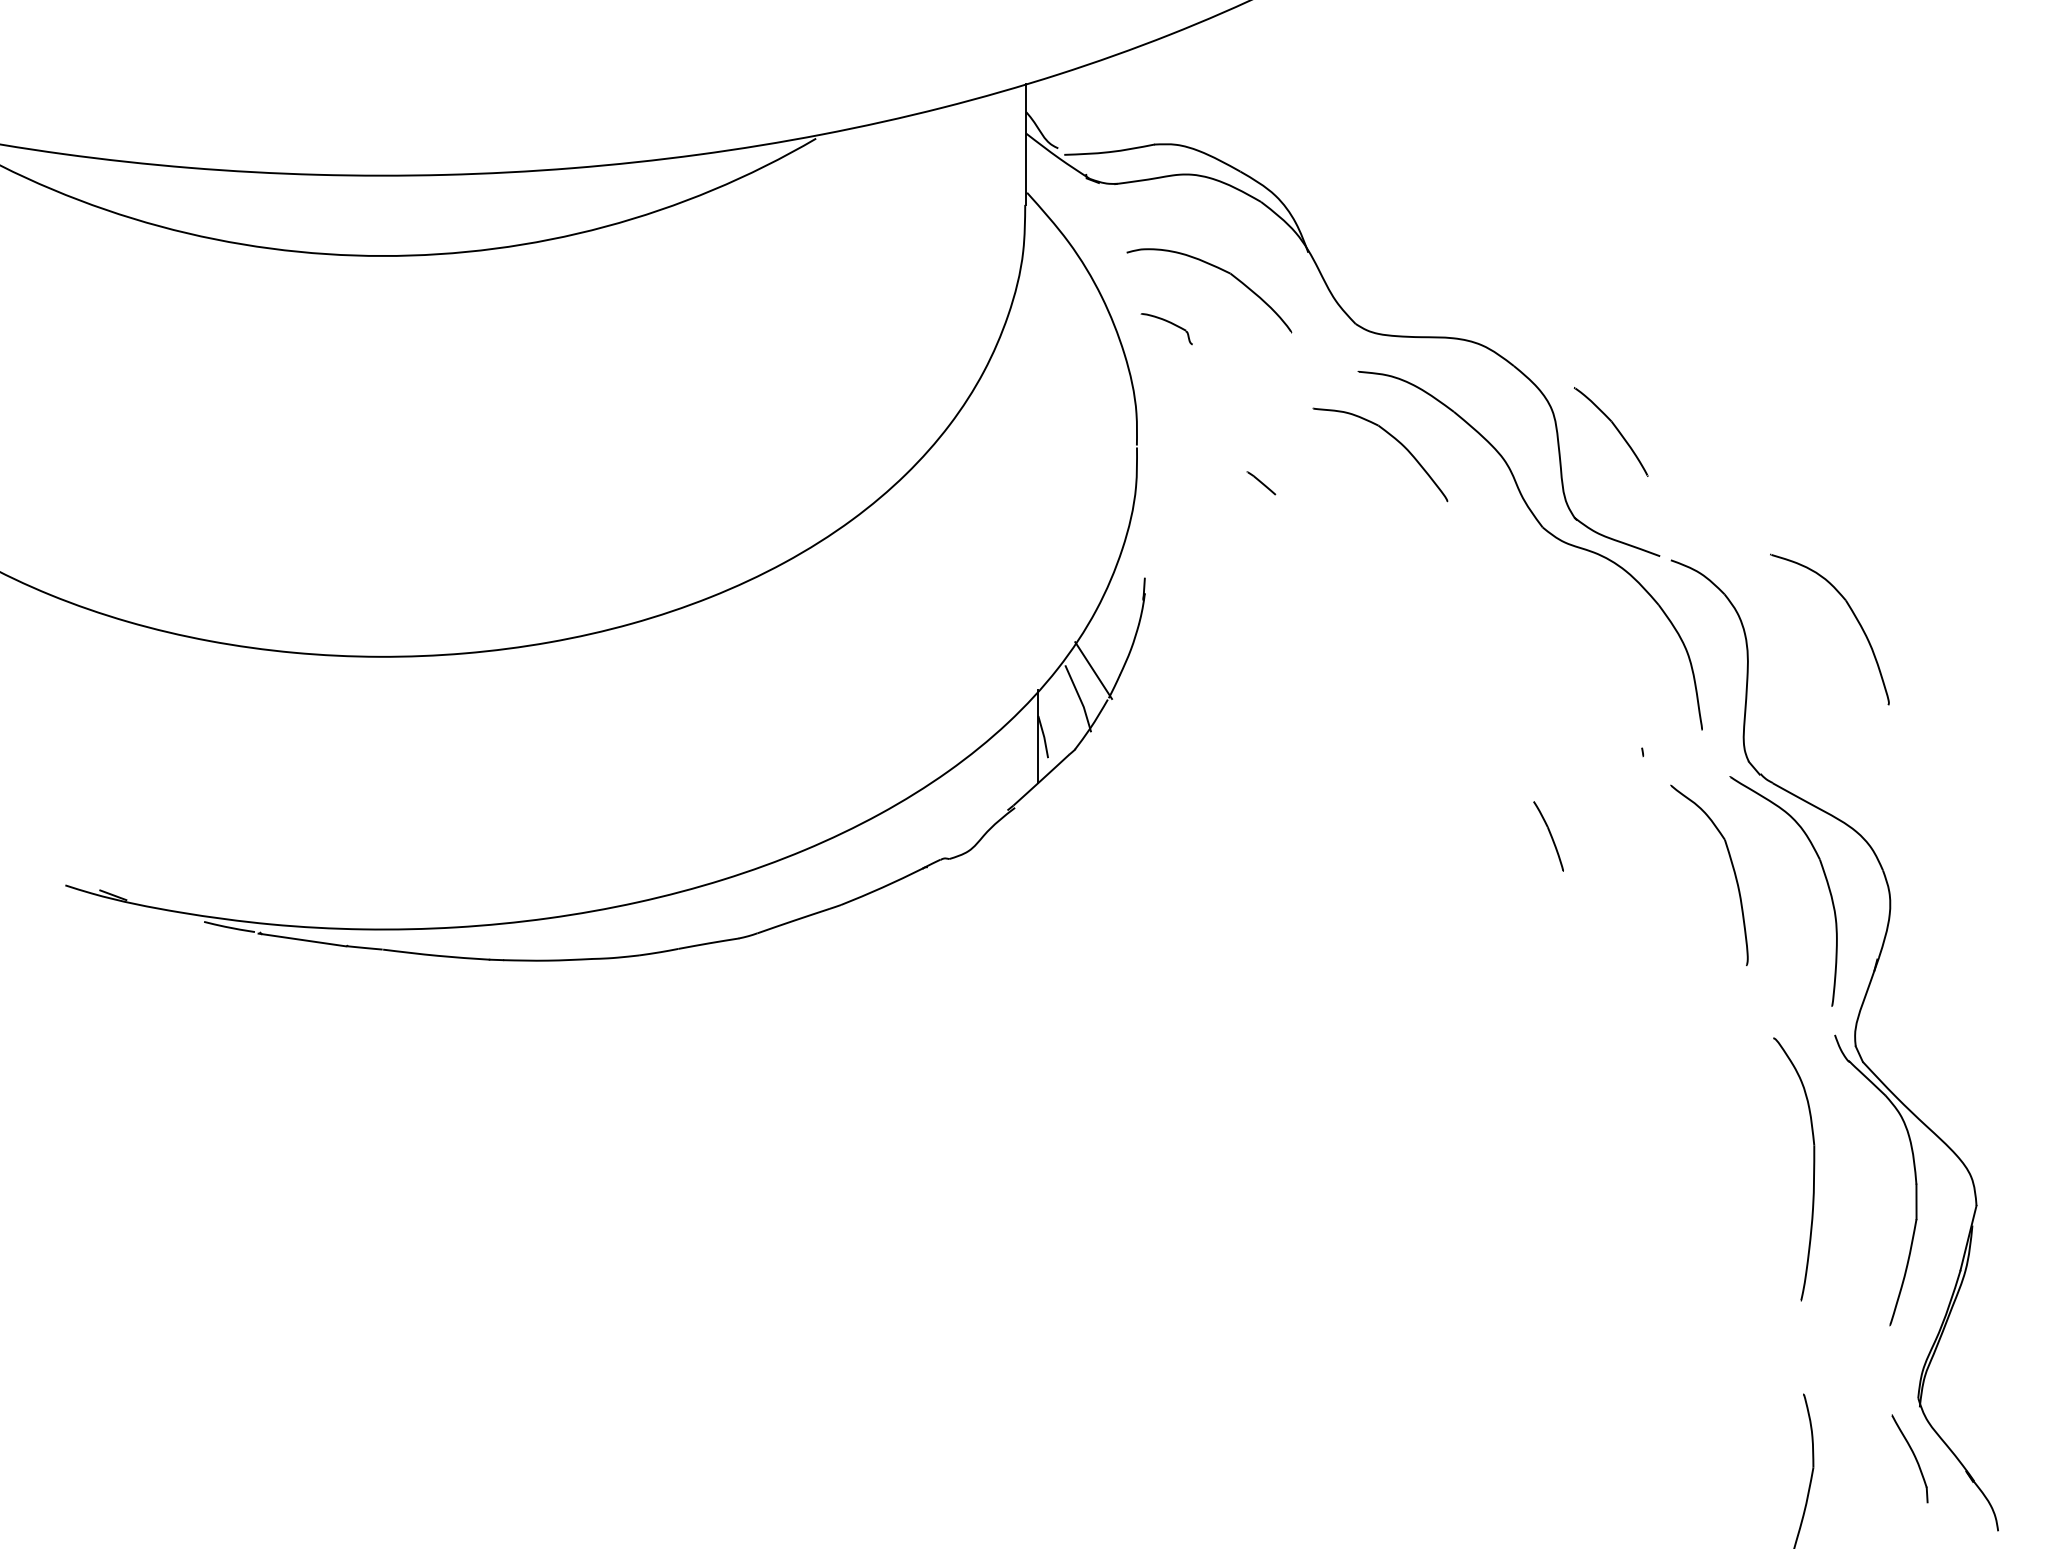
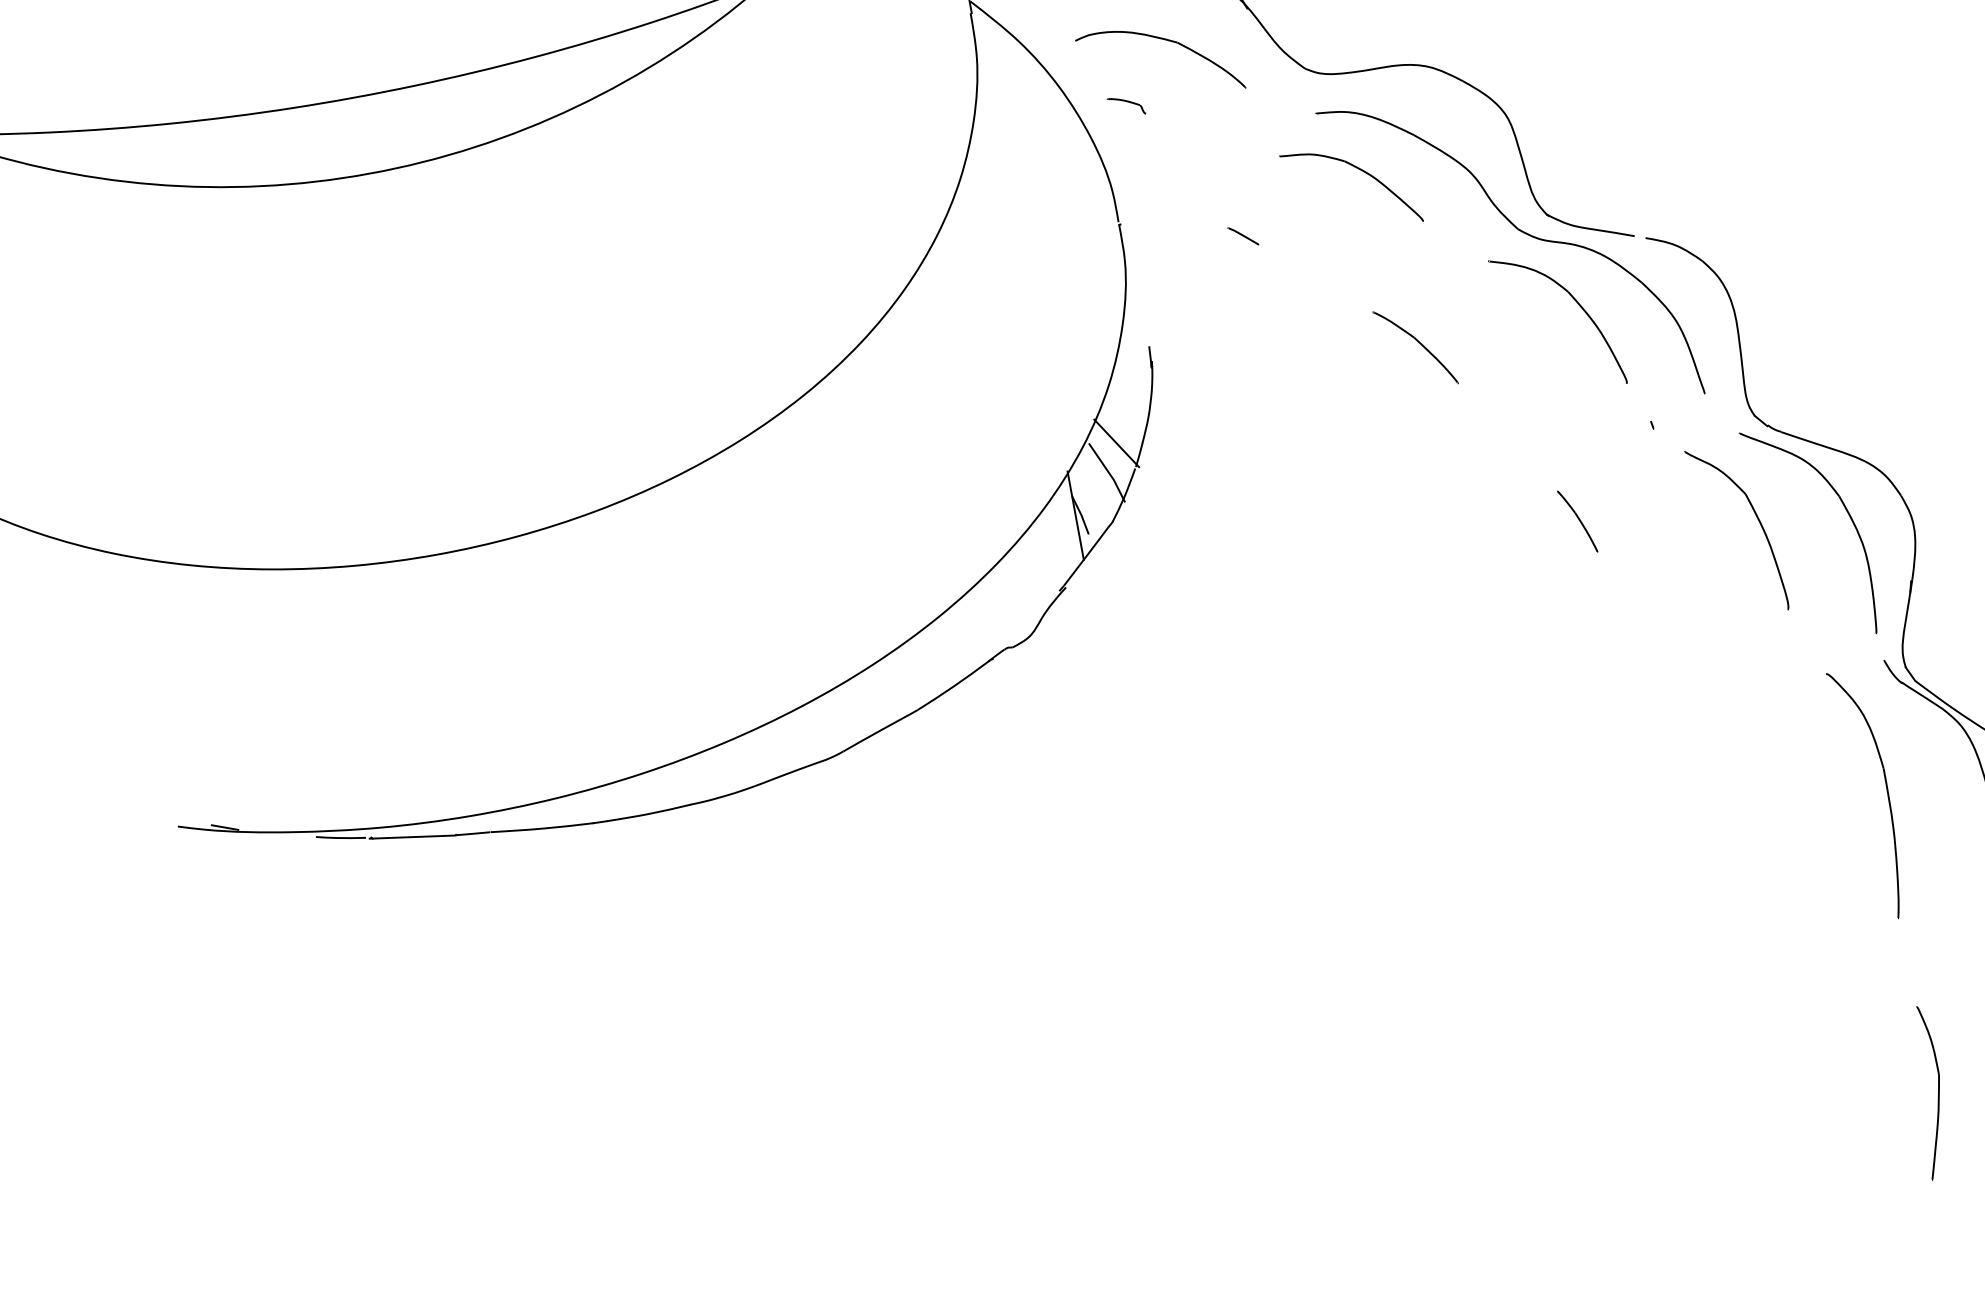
part: (1166, 328) -> (1126, 105), size x0.71
part: (1610, 431) -> (1414, 347), moved
part: (1853, 615) -> (1577, 304), moved

